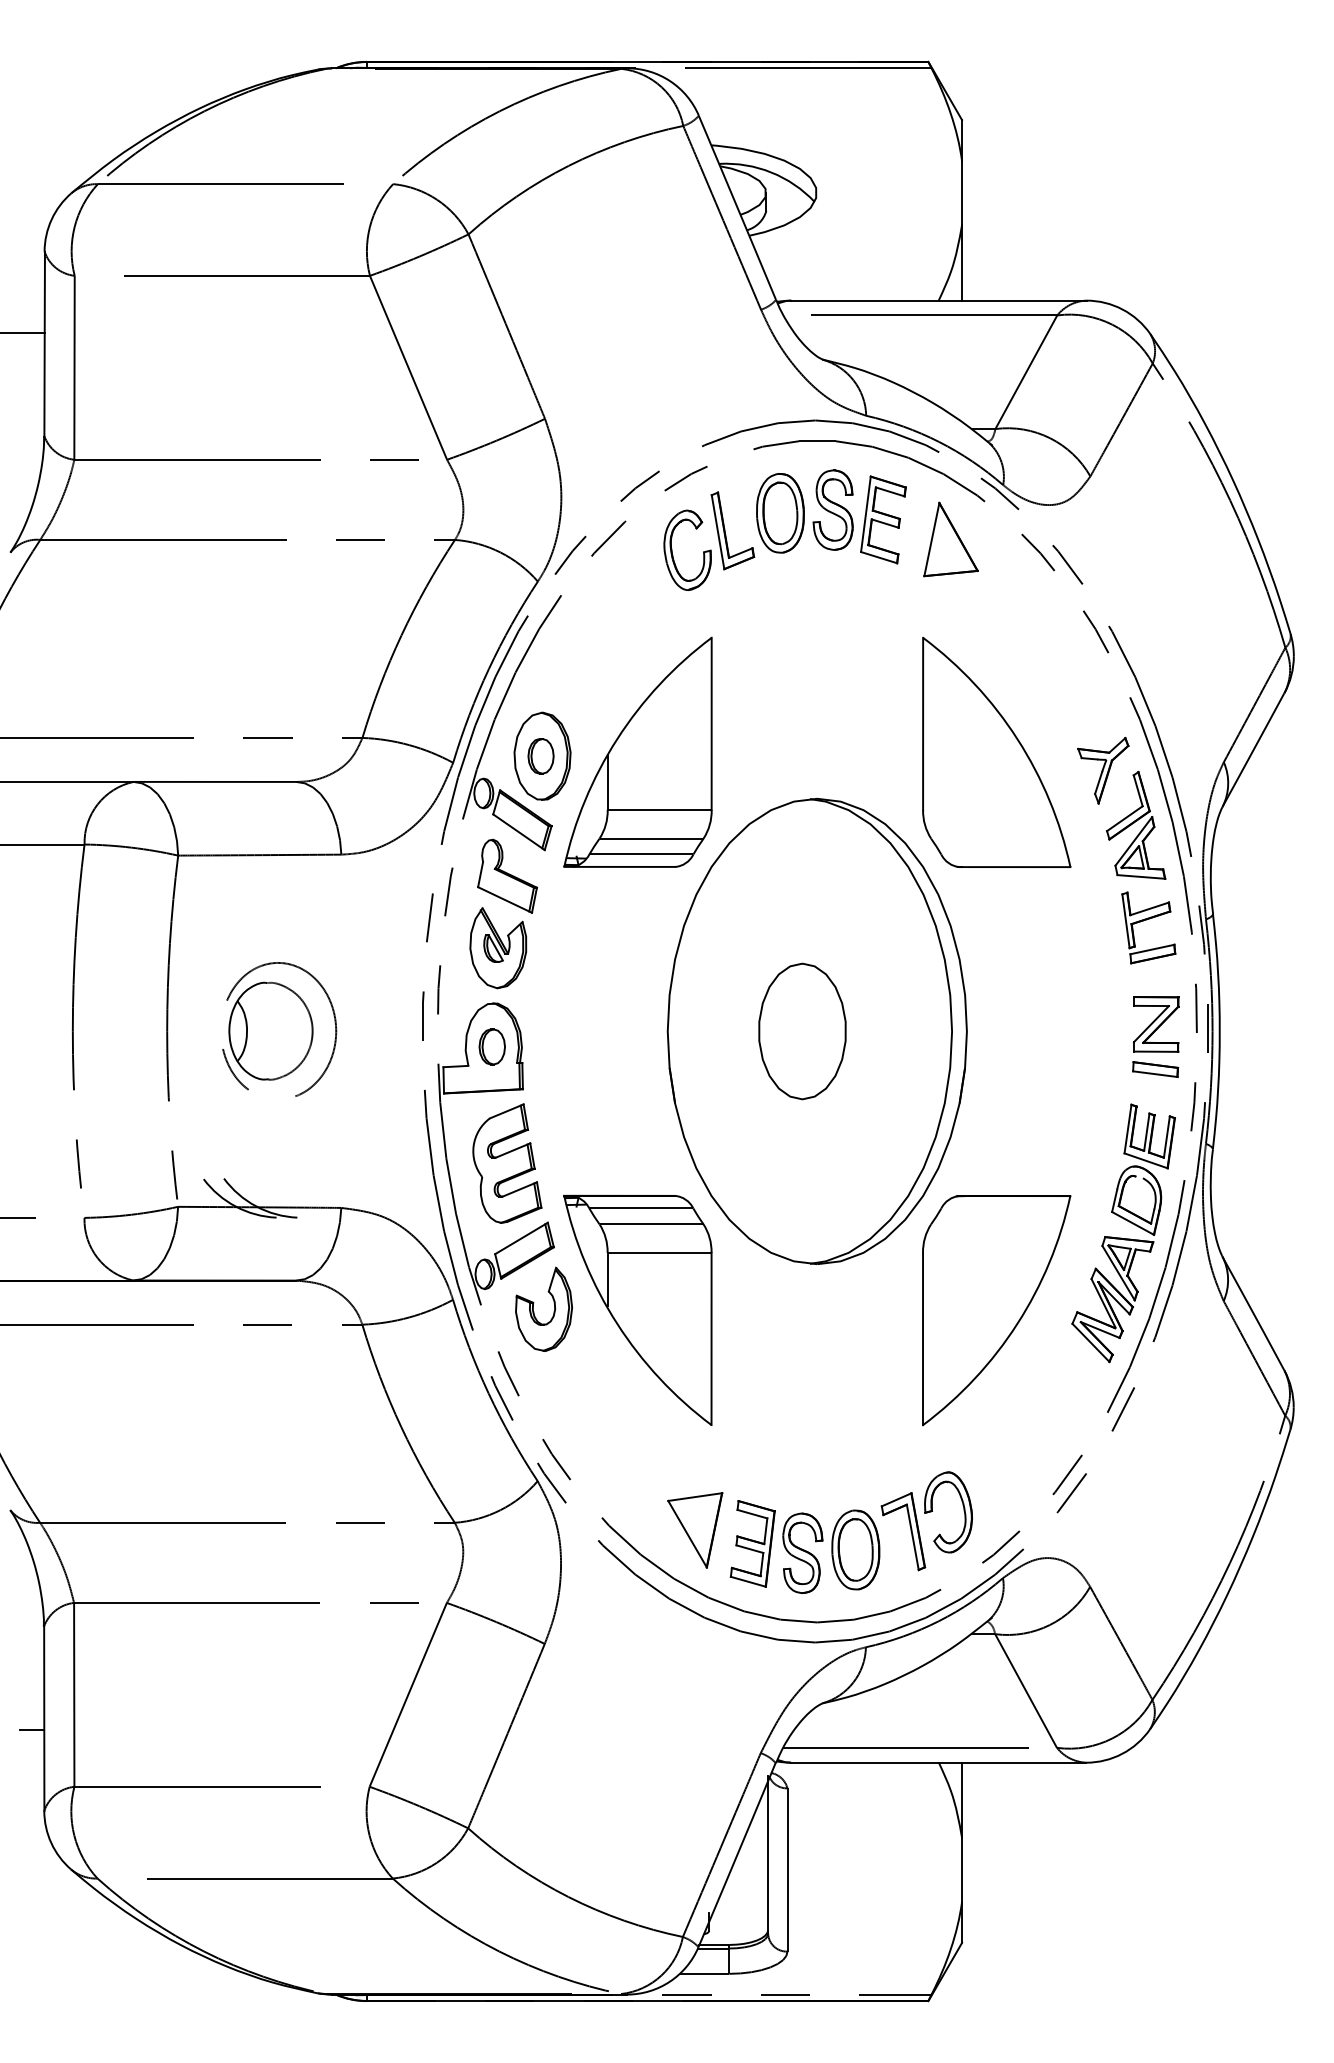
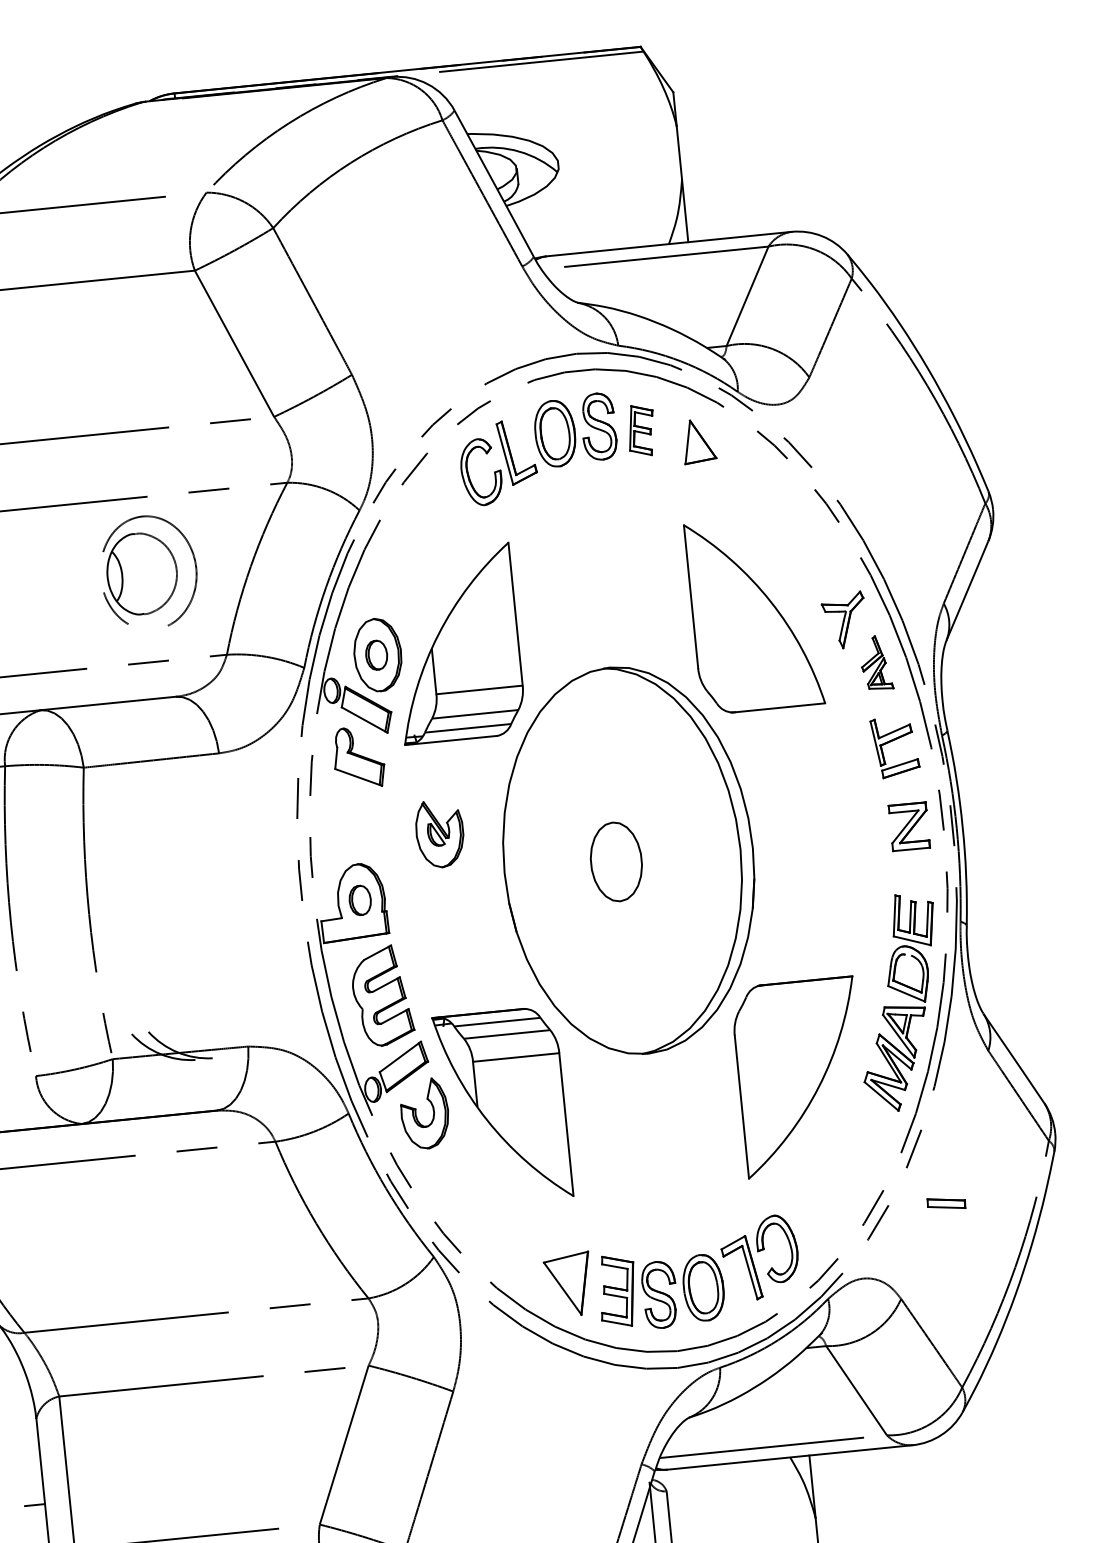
part: (883, 519) -> (641, 430), size x0.7
part: (950, 539) -> (698, 441), size x0.7
part: (1136, 824) -> (876, 662), size x0.6
part: (498, 948) -> (440, 834), moved
part: (279, 1029) -> (149, 571), moved
part: (802, 1031) -> (616, 861), size x0.7
part: (1155, 1069) -> (946, 1203), moved

